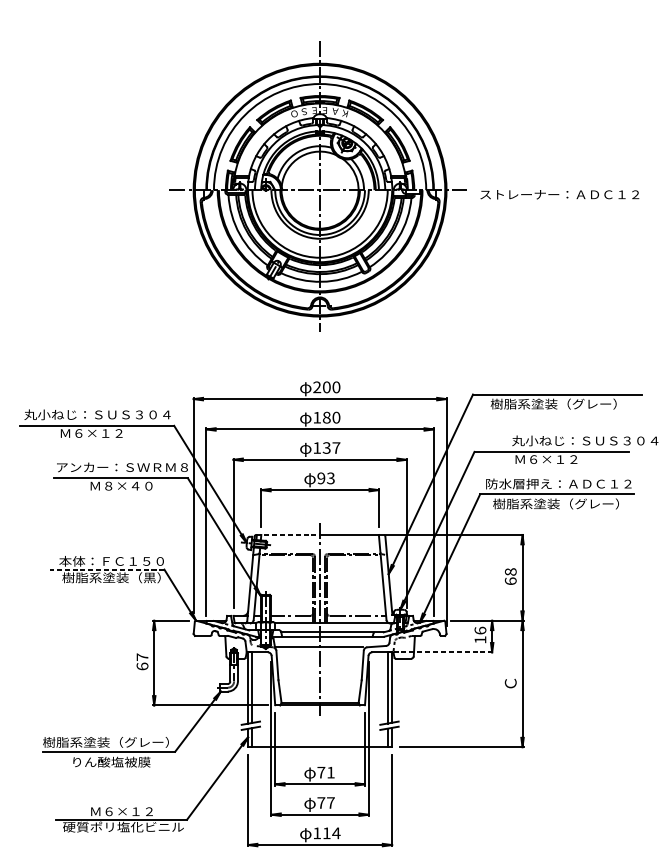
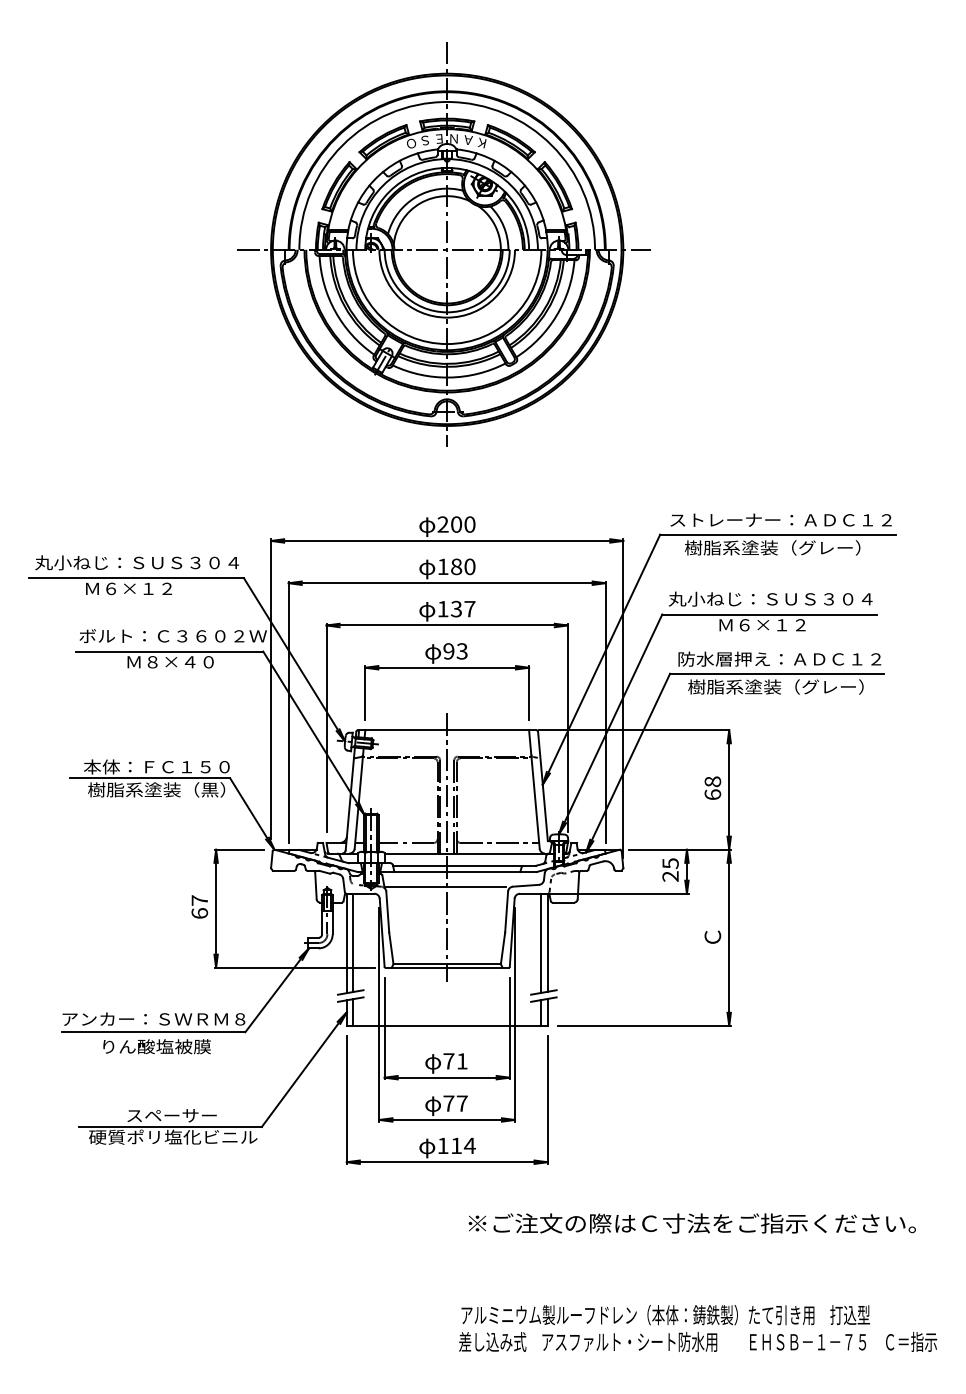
text: (324, 110) -> (453, 138), Ｅ -> Ｎ
text: (559, 194) -> (780, 519), moved
text: (585, 440) -> (770, 598), moved
text: (122, 467) -> (172, 636), アンカー：ＳＷＲＭ８ -> ボルト：Ｃ３６０２Ｗ
line: (288, 535) -> (402, 730), dashed -> solid
line: (106, 569) -> (149, 778), dashed -> solid
text: (480, 634) -> (670, 869), 16 -> 25
line: (443, 652) -> (618, 893), dashed -> solid
text: (109, 741) -> (153, 1018), 樹脂系塗装（グレー） -> アンカー：ＳＷＲＭ８
text: (122, 811) -> (171, 1115), Ｍ６×１２ -> スペーサー

